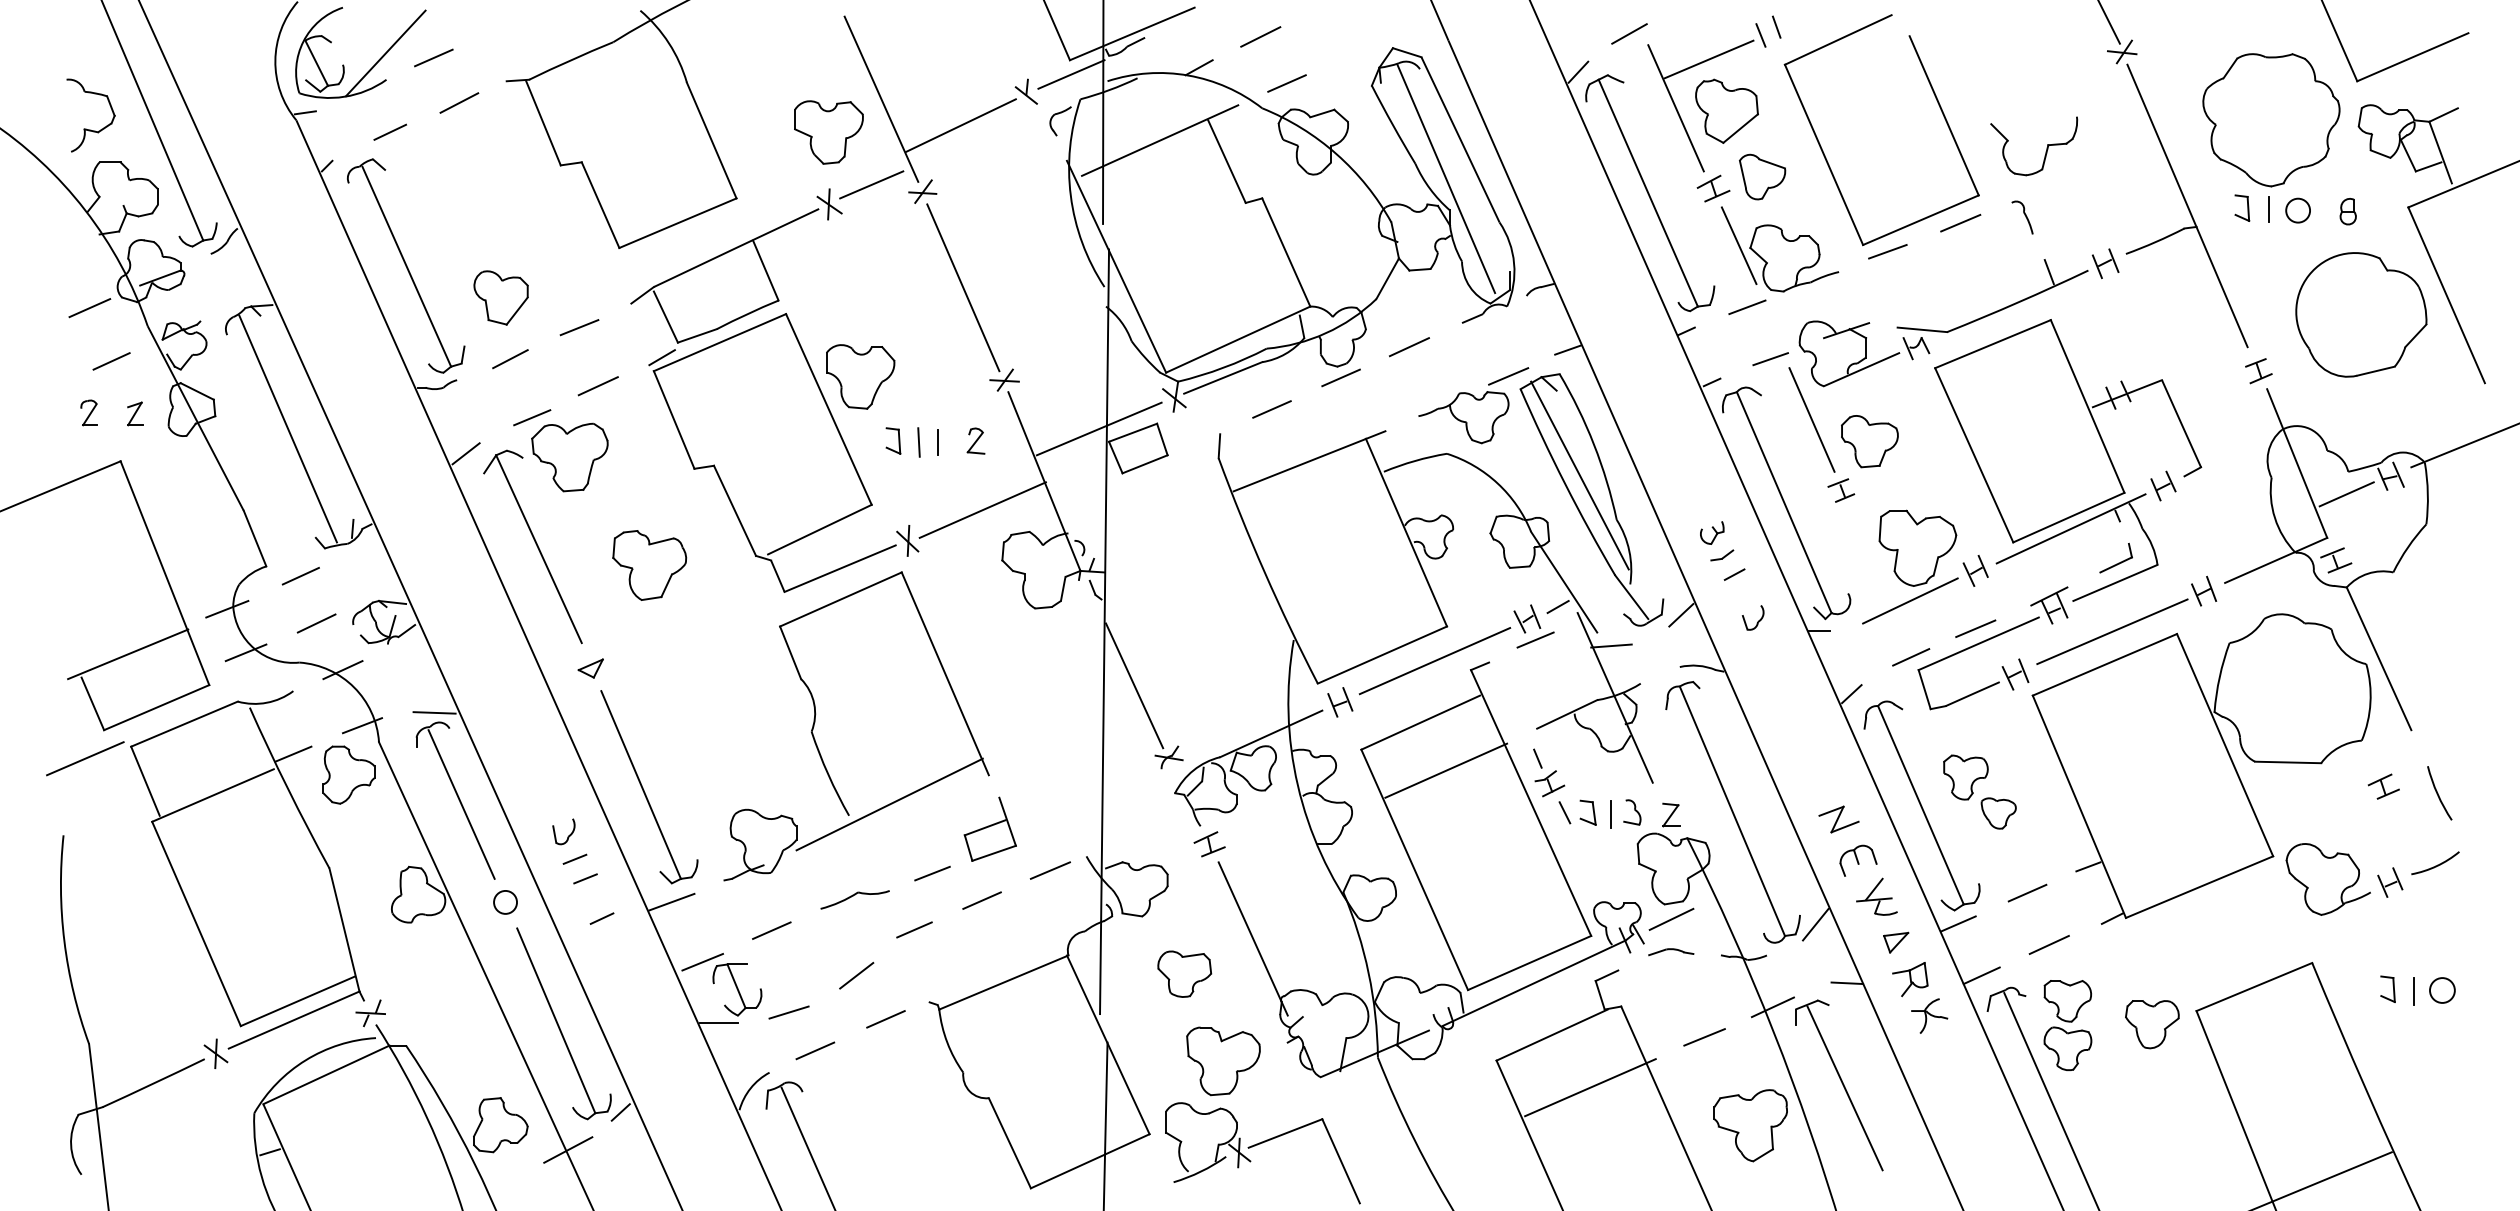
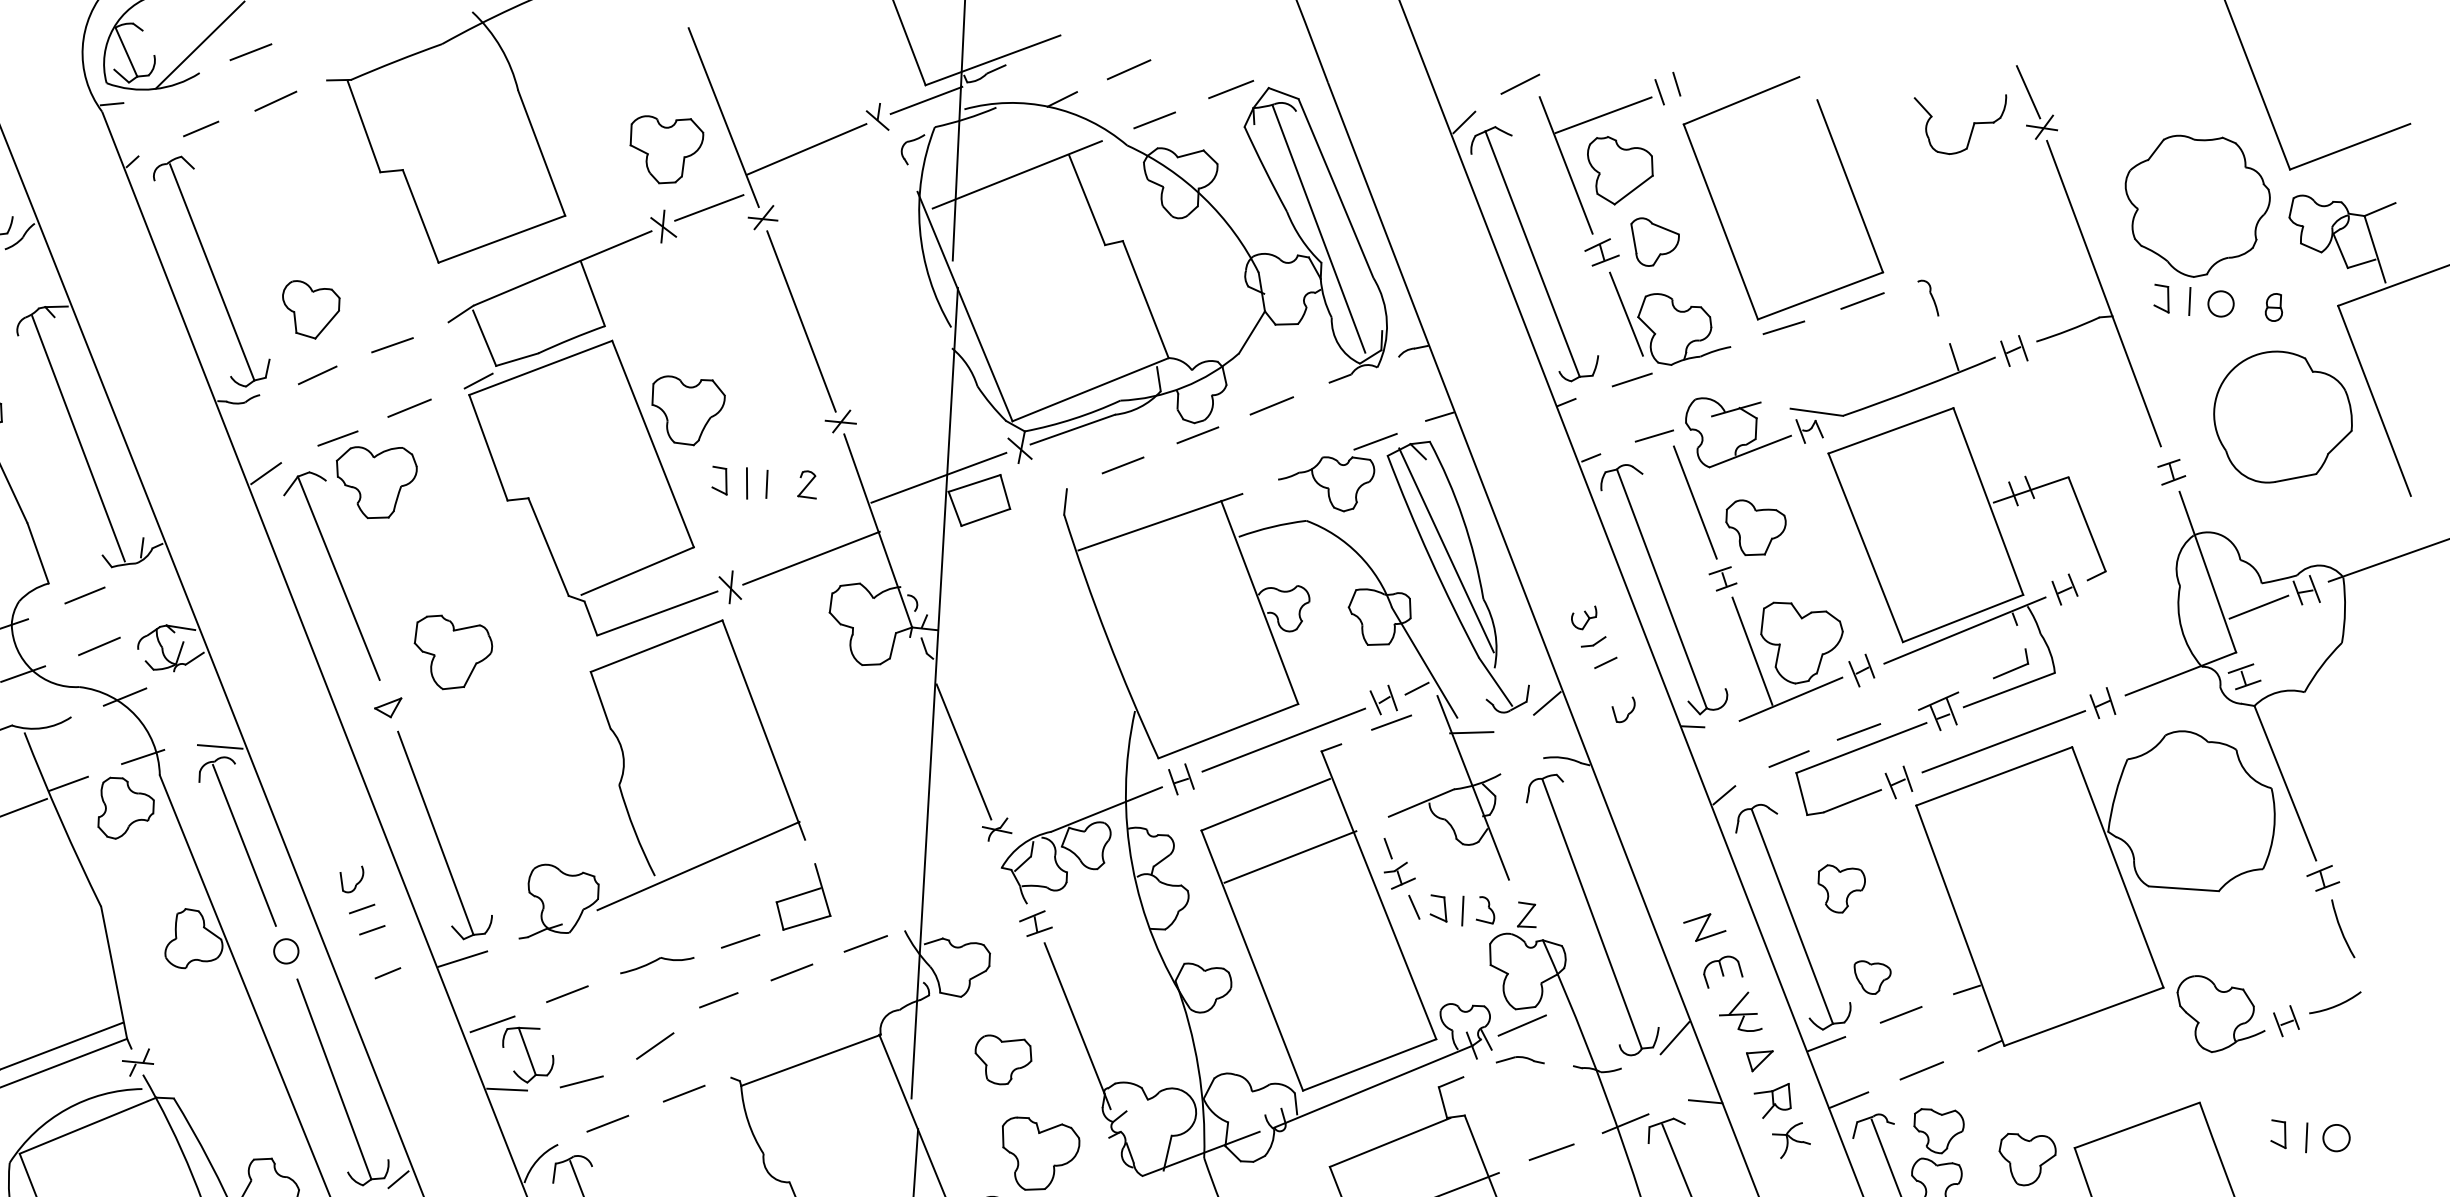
line: (1357, 51) -> (1230, 89), added
part: (2046, 147) -> (1972, 125), moved
line: (1872, 557) -> (1752, 651), added
part: (649, 565) -> (452, 652), moved
part: (2383, 786) -> (2322, 878), moved
part: (1998, 813) -> (1871, 977), moved

